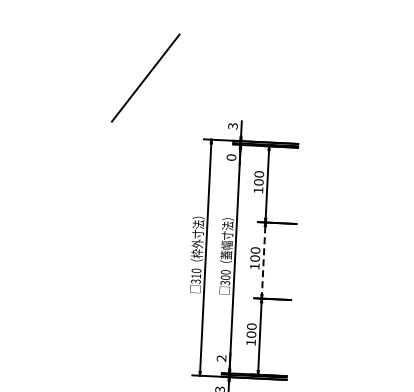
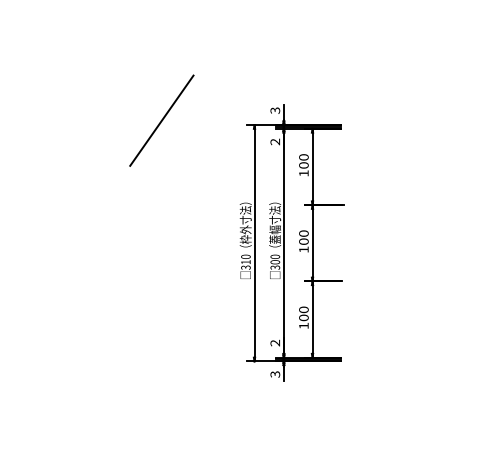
line: (145, 77) -> (161, 120), moved
text: (231, 157) -> (275, 141), 0 -> 2
line: (263, 260) -> (312, 243), dashed -> solid

